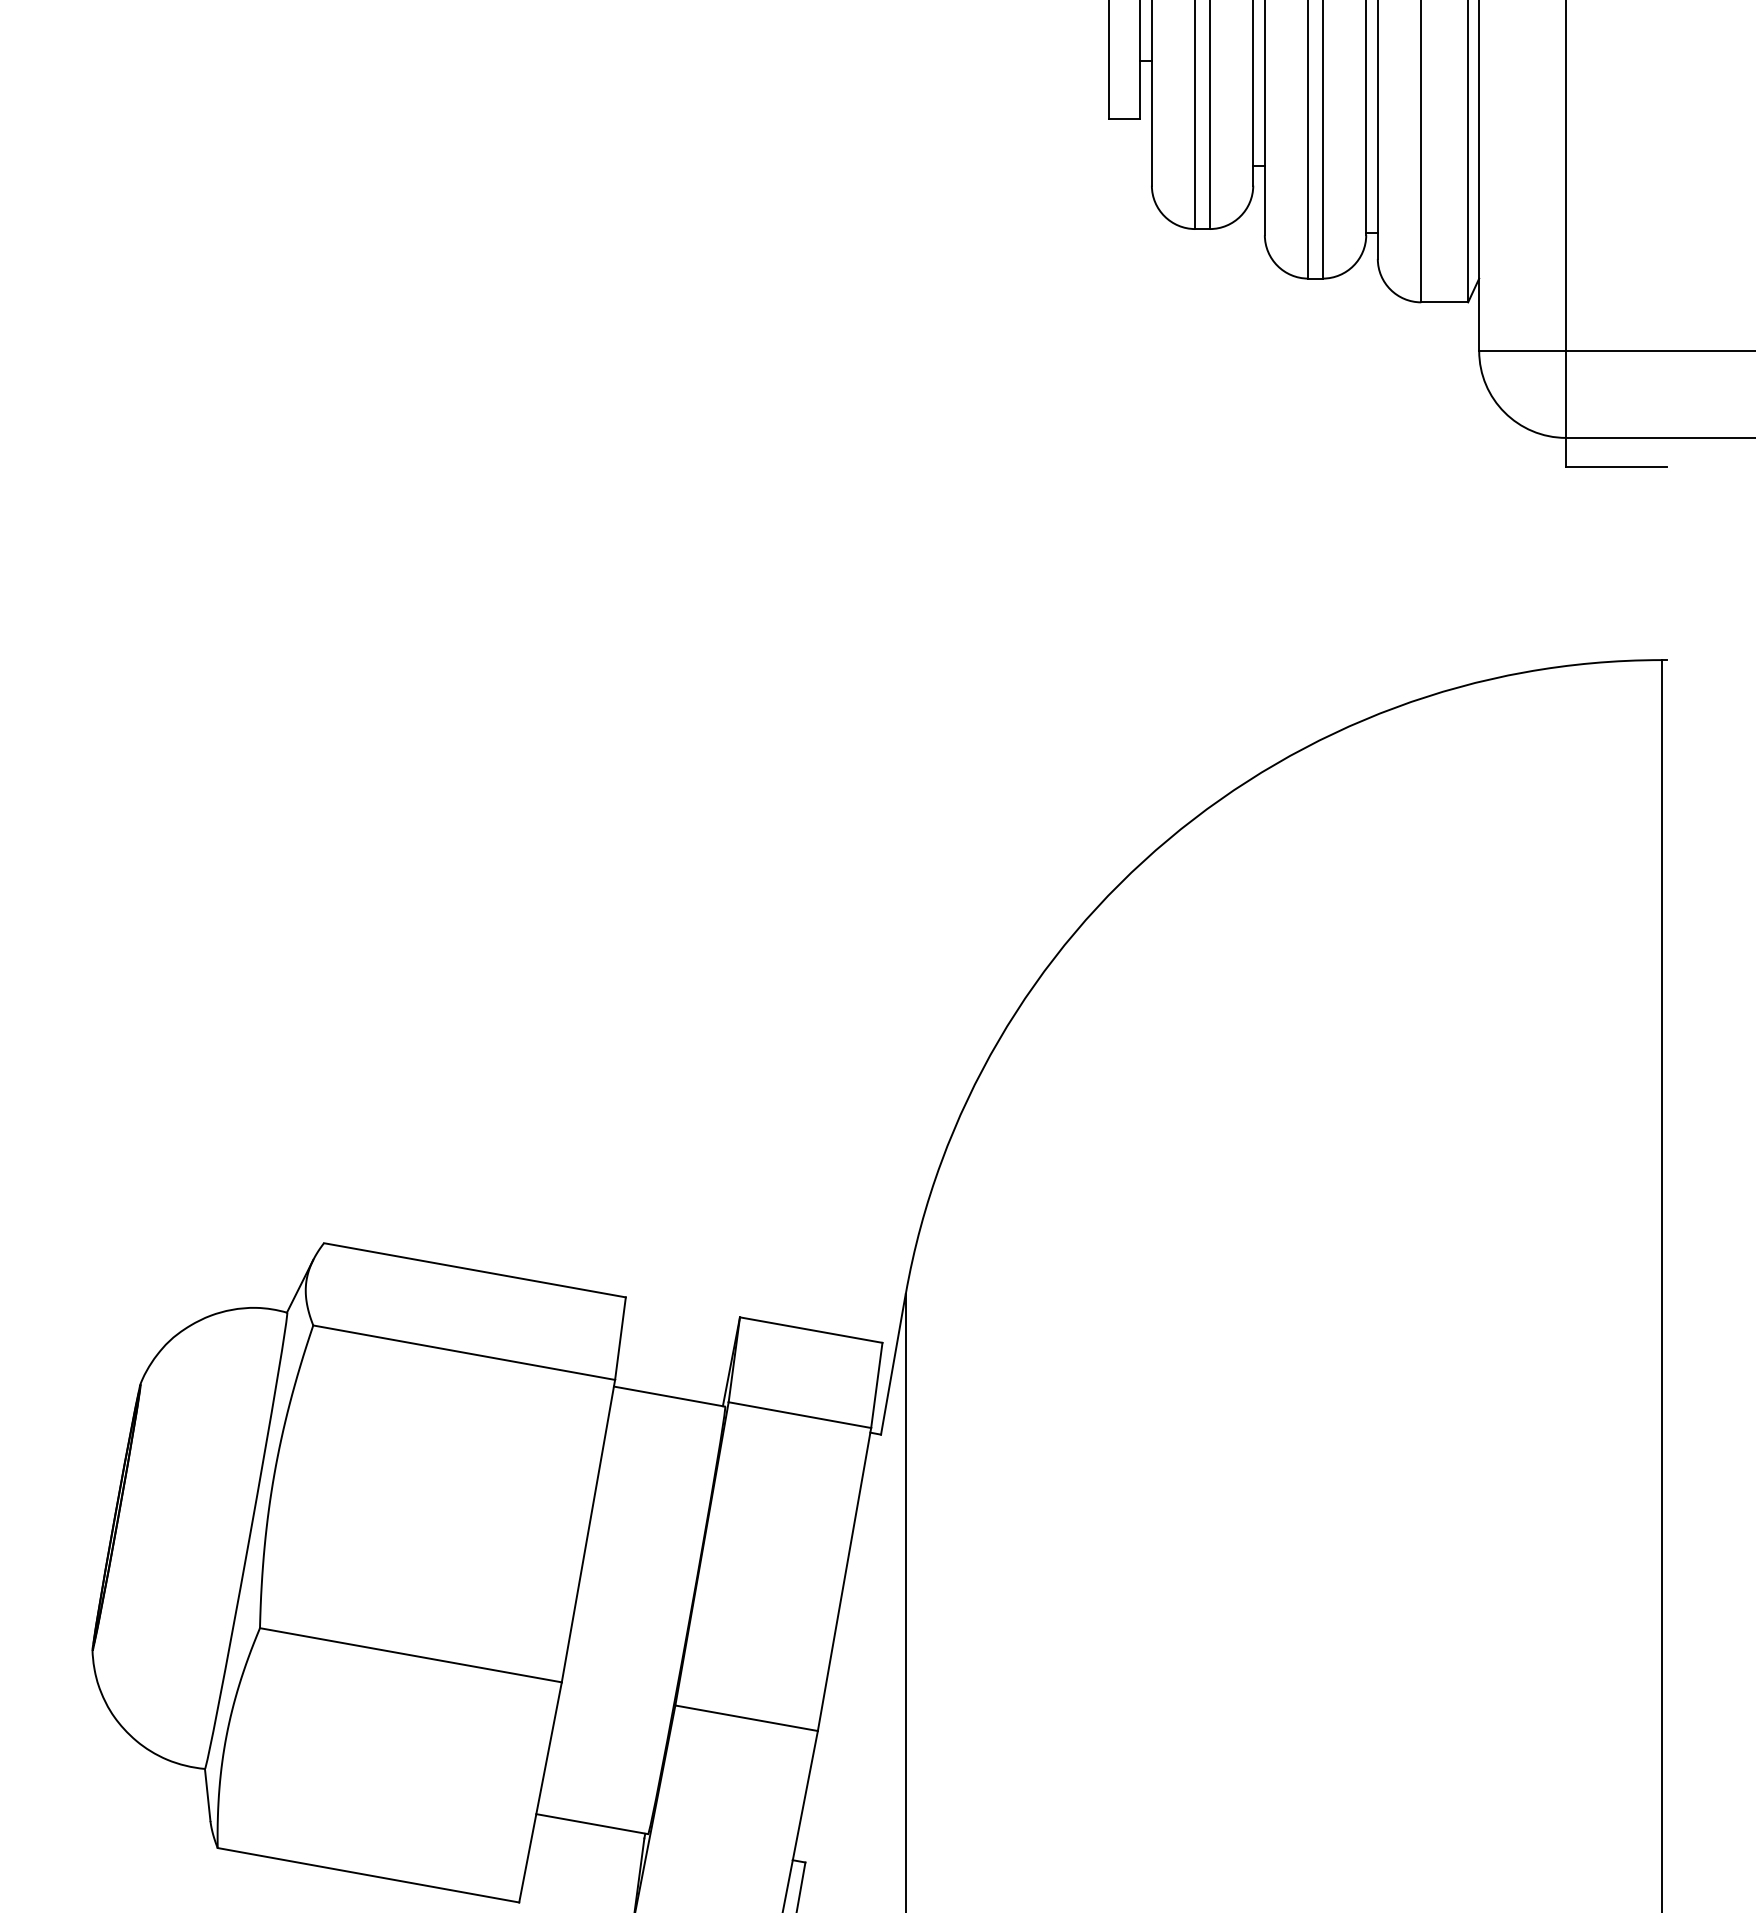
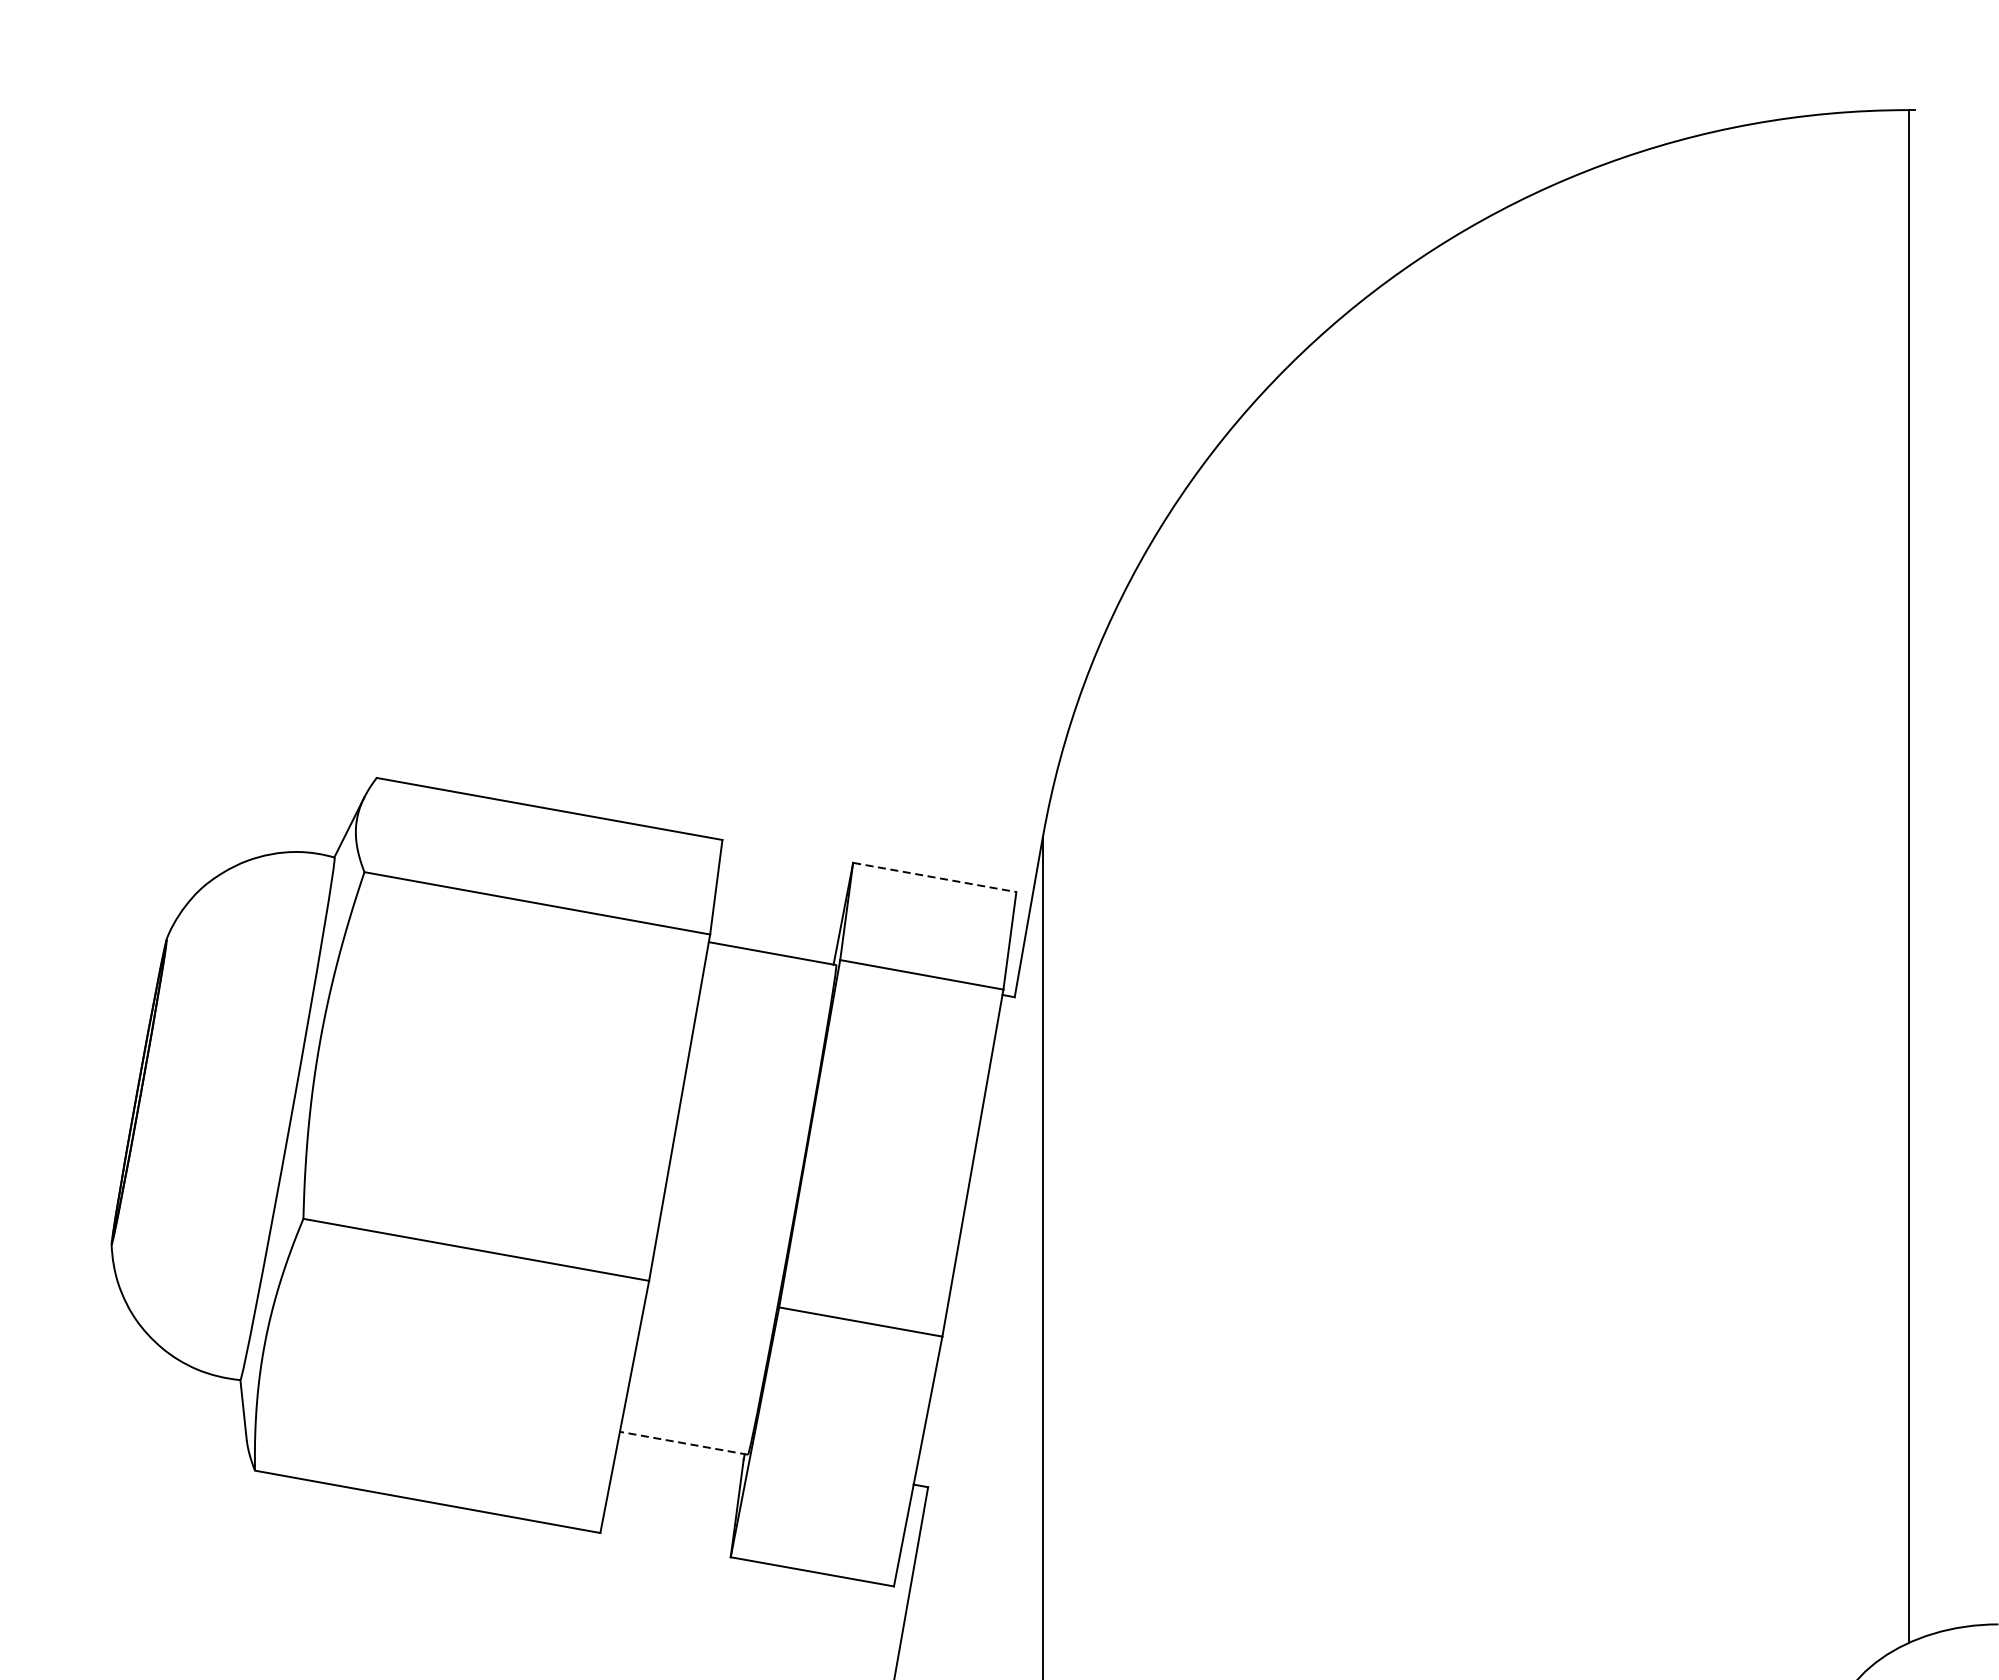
line: (811, 1330) -> (935, 877), solid -> dashed
line: (592, 1824) -> (684, 1443), solid -> dashed

